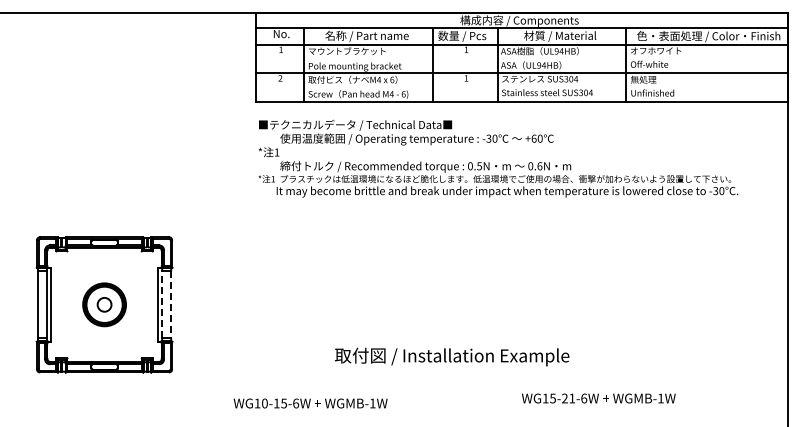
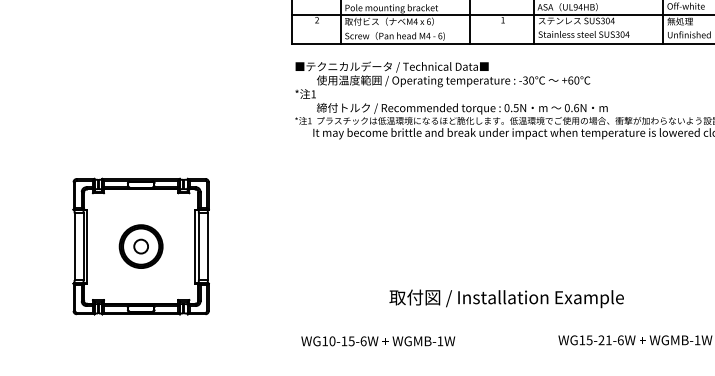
line: (162, 304) -> (199, 246), dashed -> solid
line: (171, 305) -> (208, 247), dashed -> solid
text: (452, 356) -> (507, 298), moved
text: (310, 403) -> (378, 341), moved

